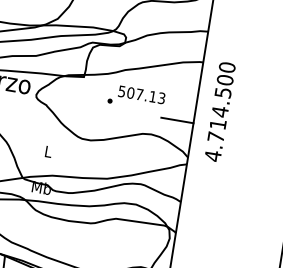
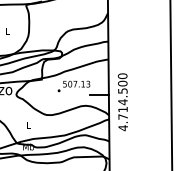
text: (219, 112) -> (122, 102), moved

